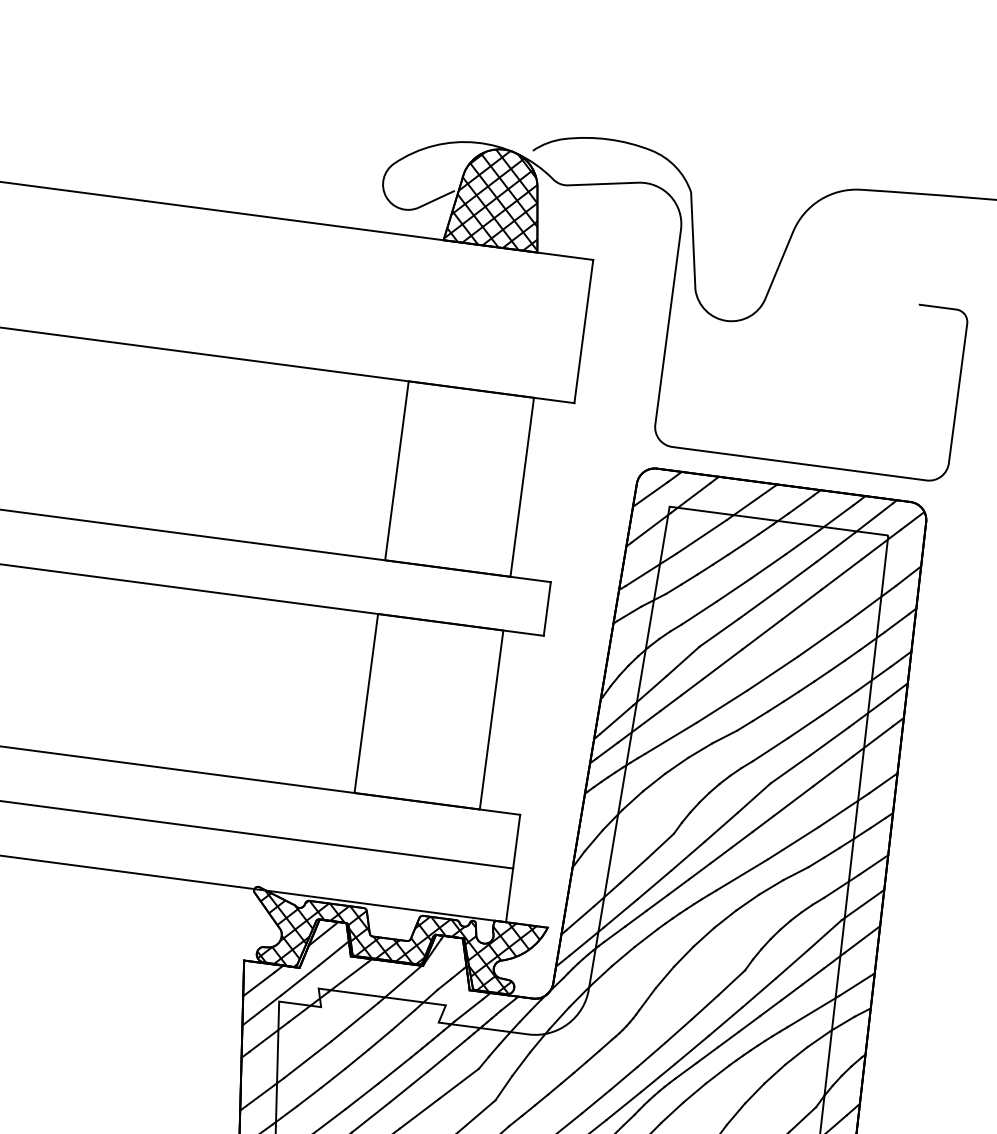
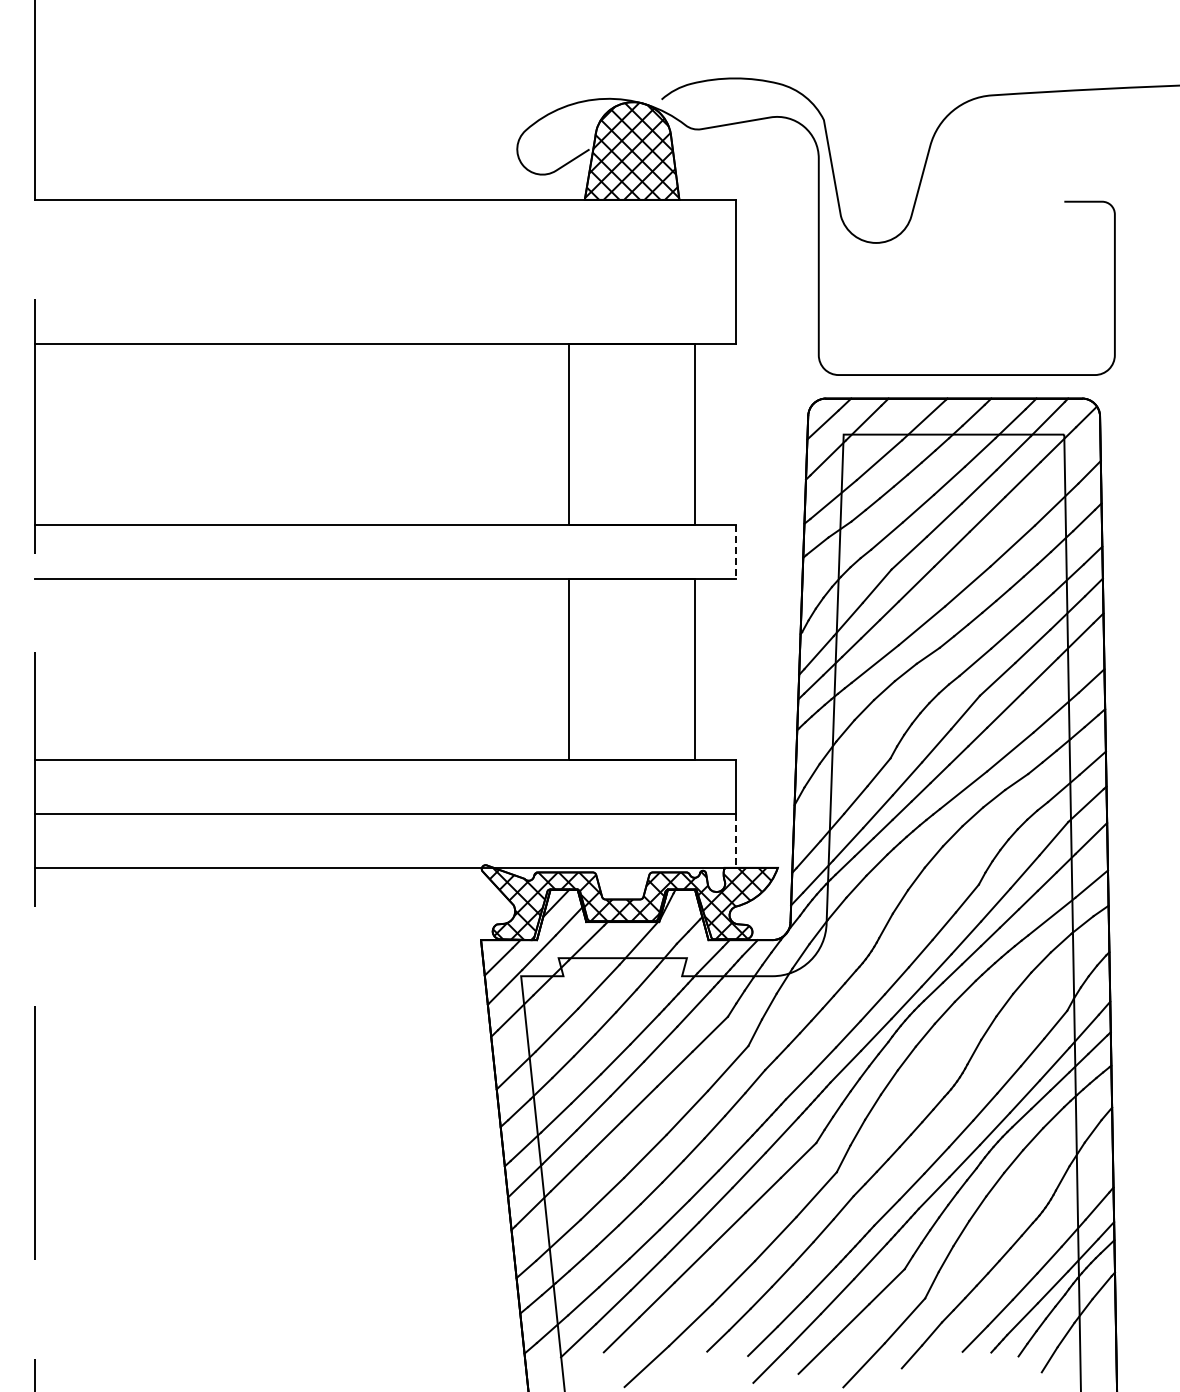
line: (546, 609) -> (735, 552), solid -> dashed
line: (509, 896) -> (735, 841), solid -> dashed

